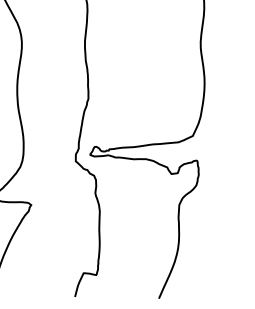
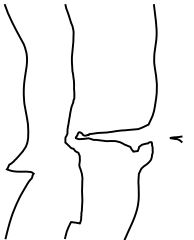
curve: (230, 155) -> (175, 138), added

